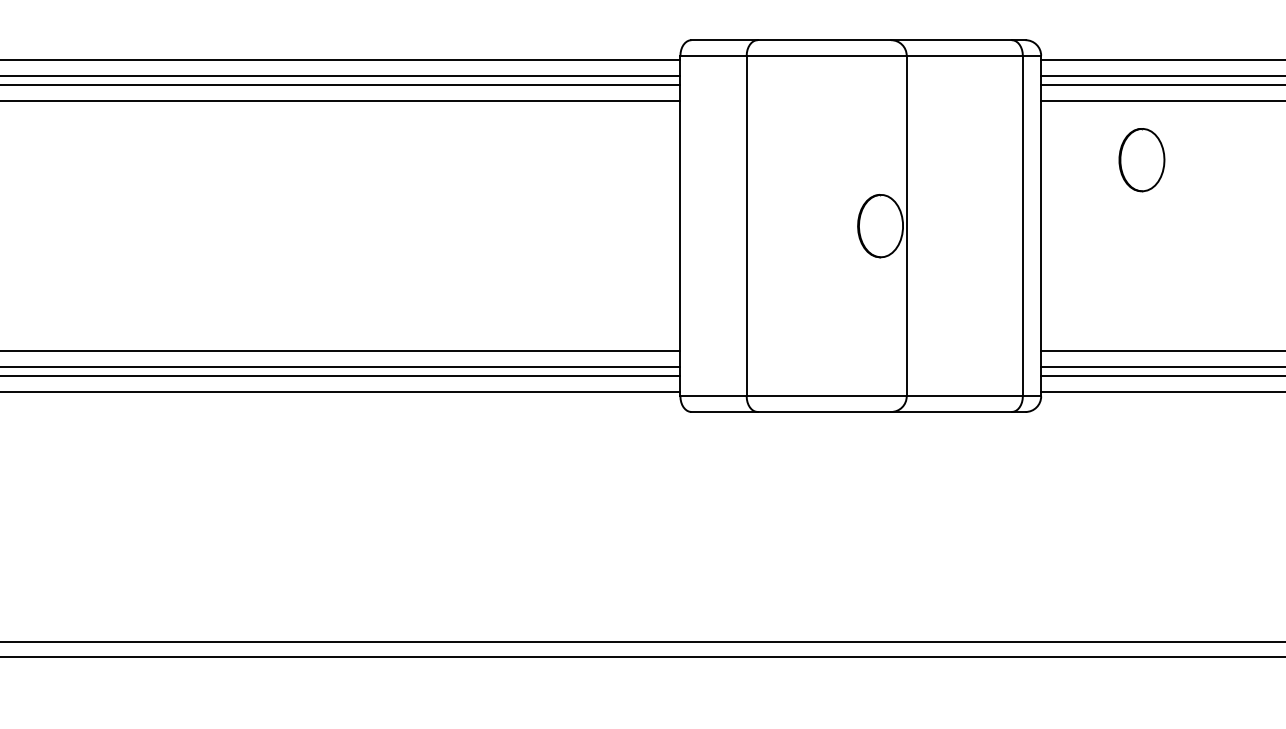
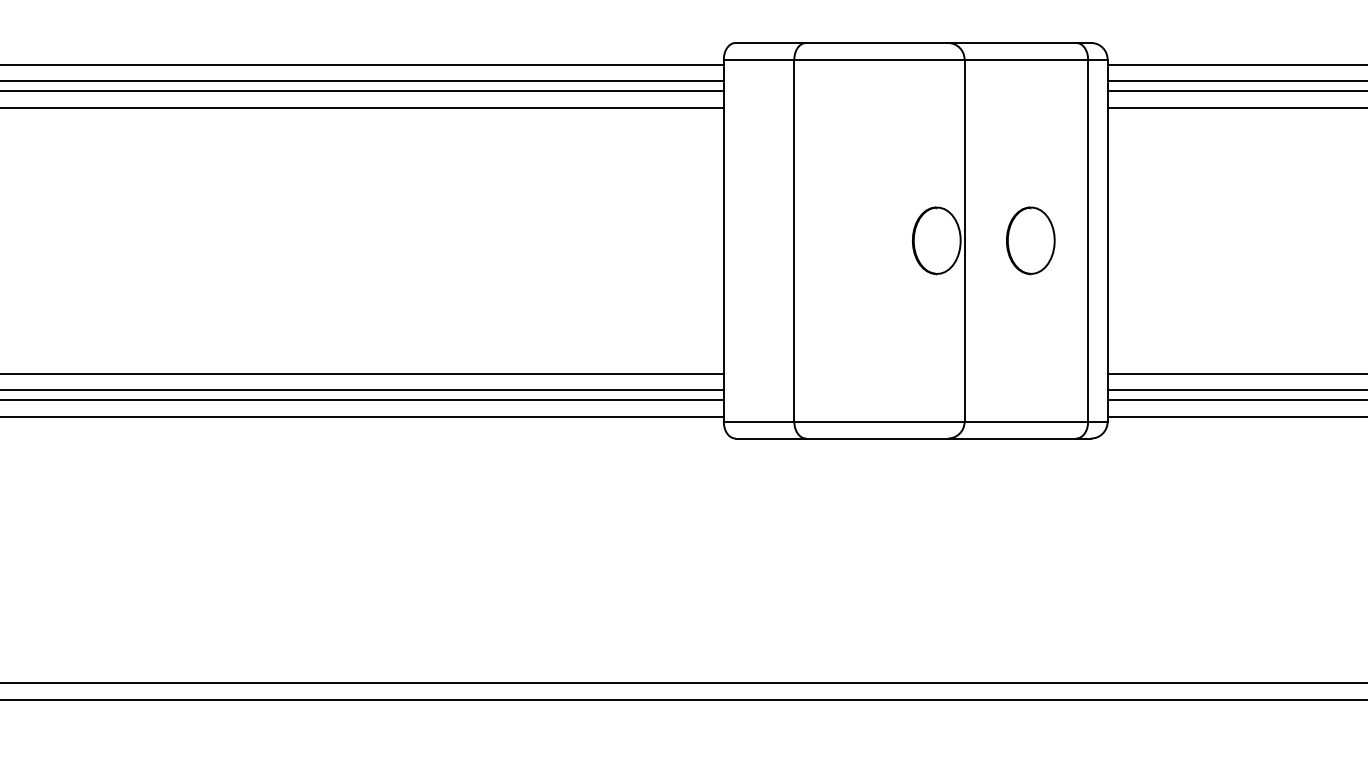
part: (1141, 160) -> (1030, 241), moved

